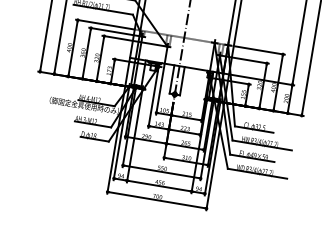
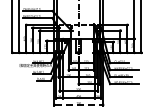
line: (156, 199) -> (78, 104), solid -> dashed

